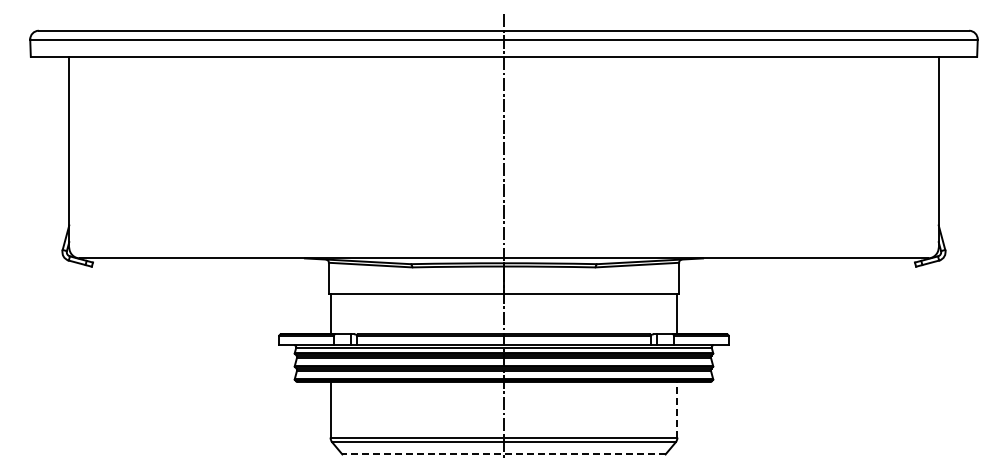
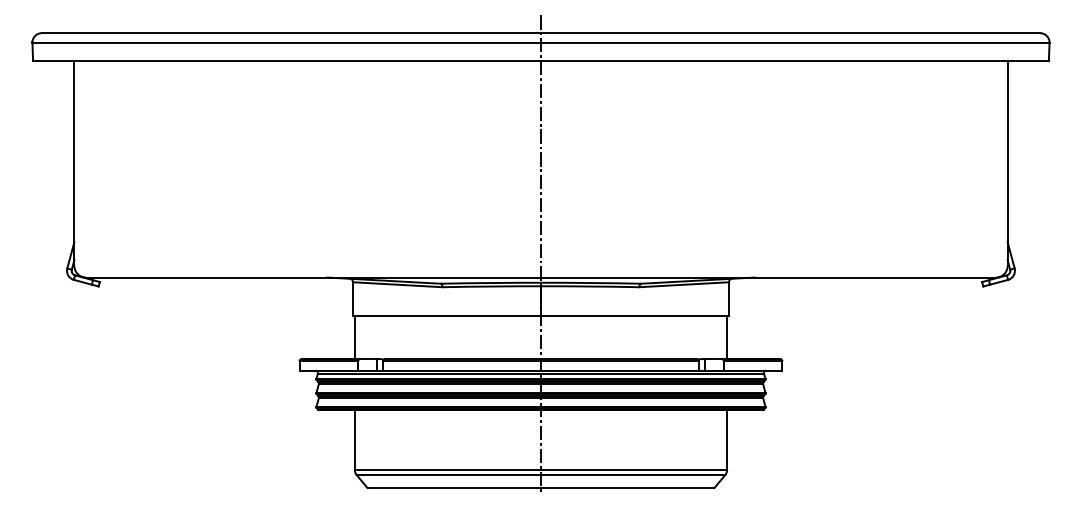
line: (677, 409) -> (727, 439), dashed -> solid
line: (503, 454) -> (540, 488), dashed -> solid

